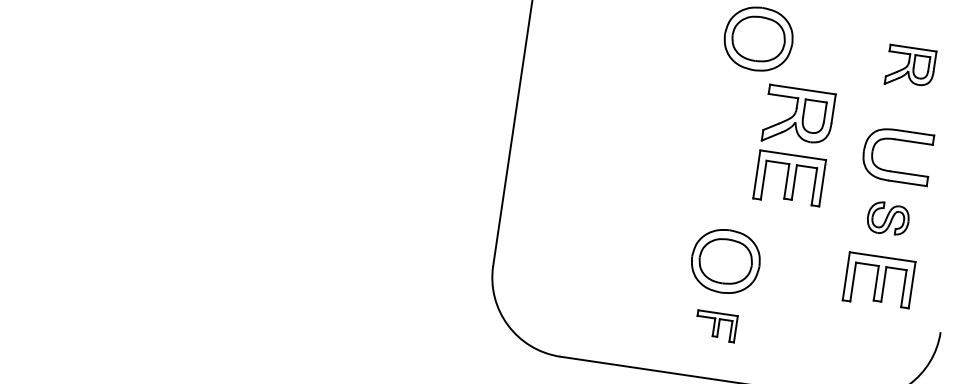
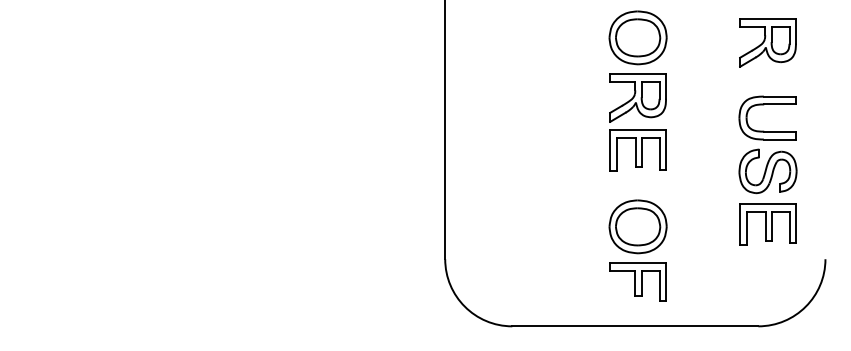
part: (910, 67) -> (767, 42), size x1.43
part: (792, 154) -> (637, 129), moved
part: (887, 218) -> (767, 171), size x1.67
part: (715, 325) -> (637, 281), size x1.67

